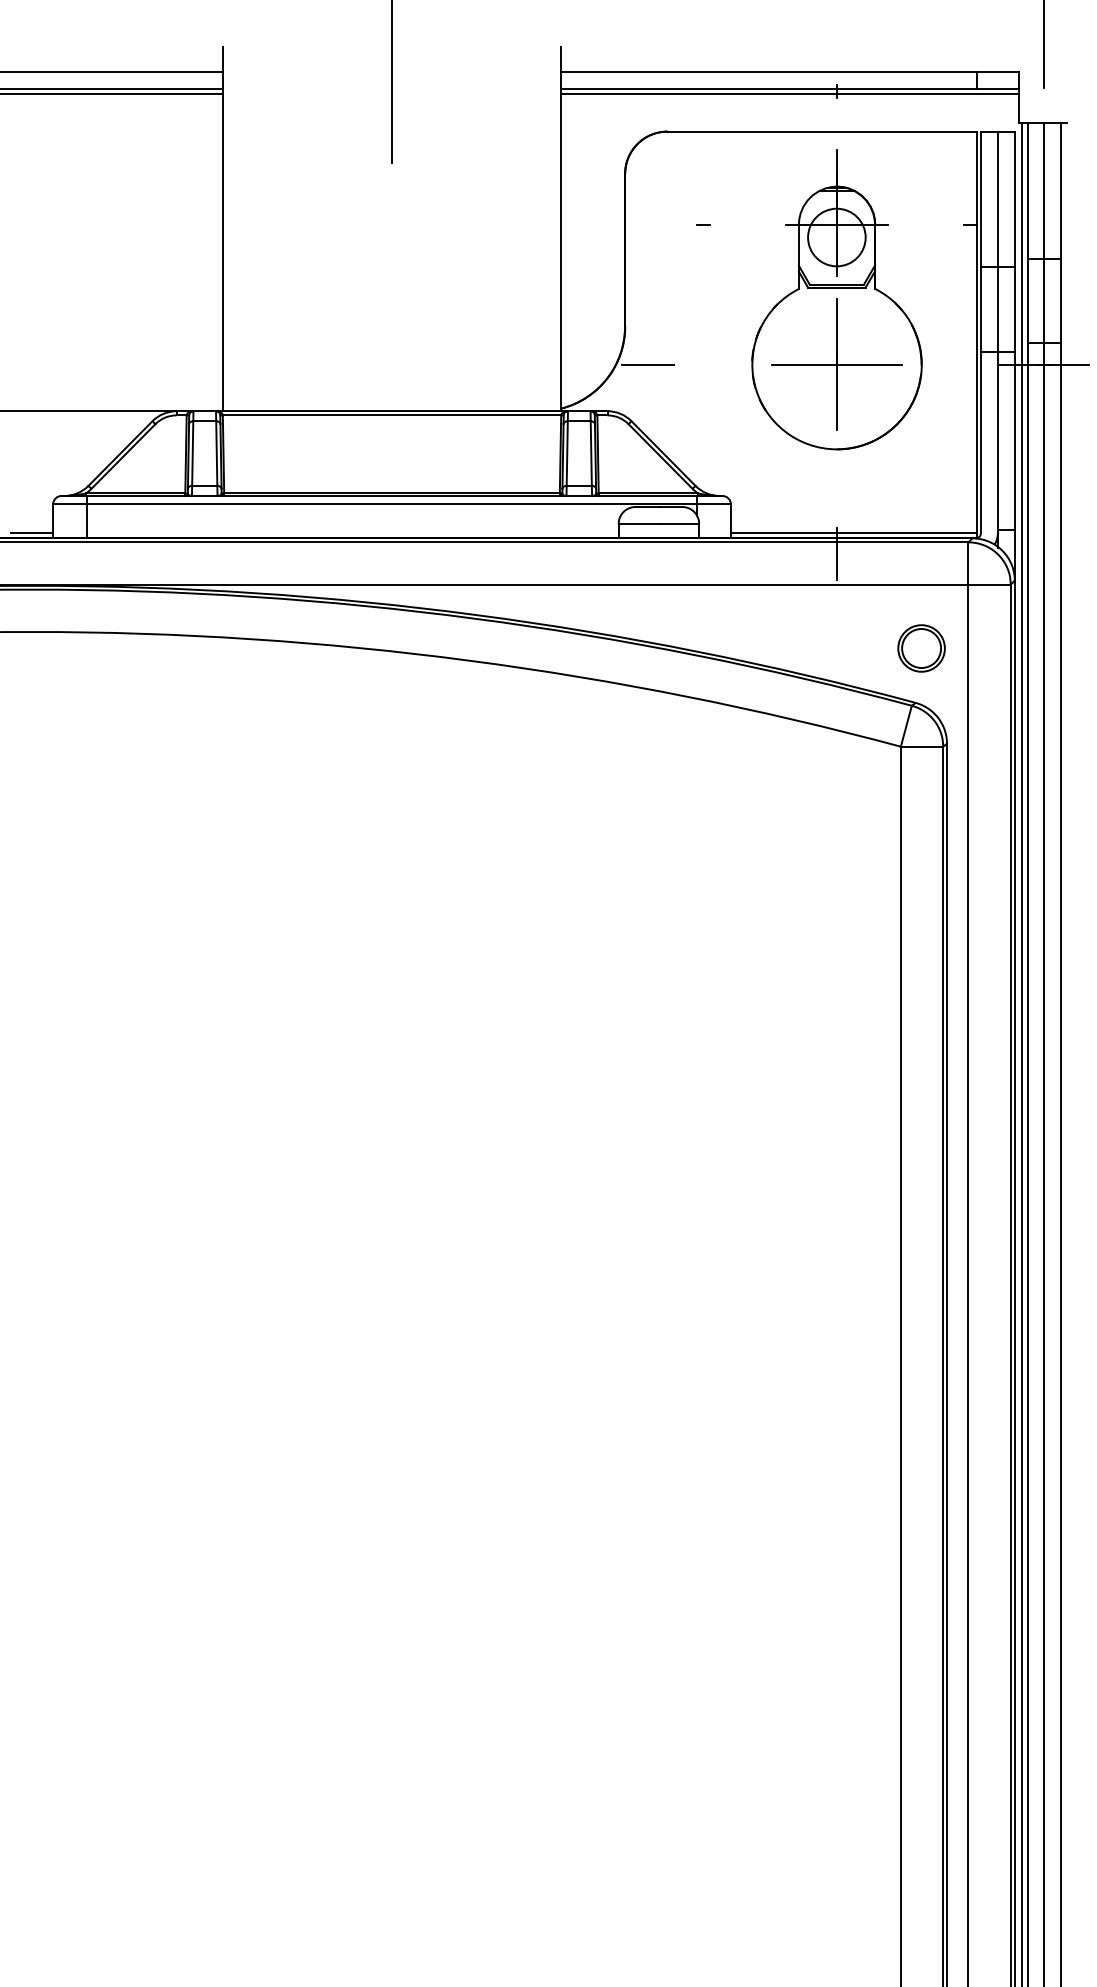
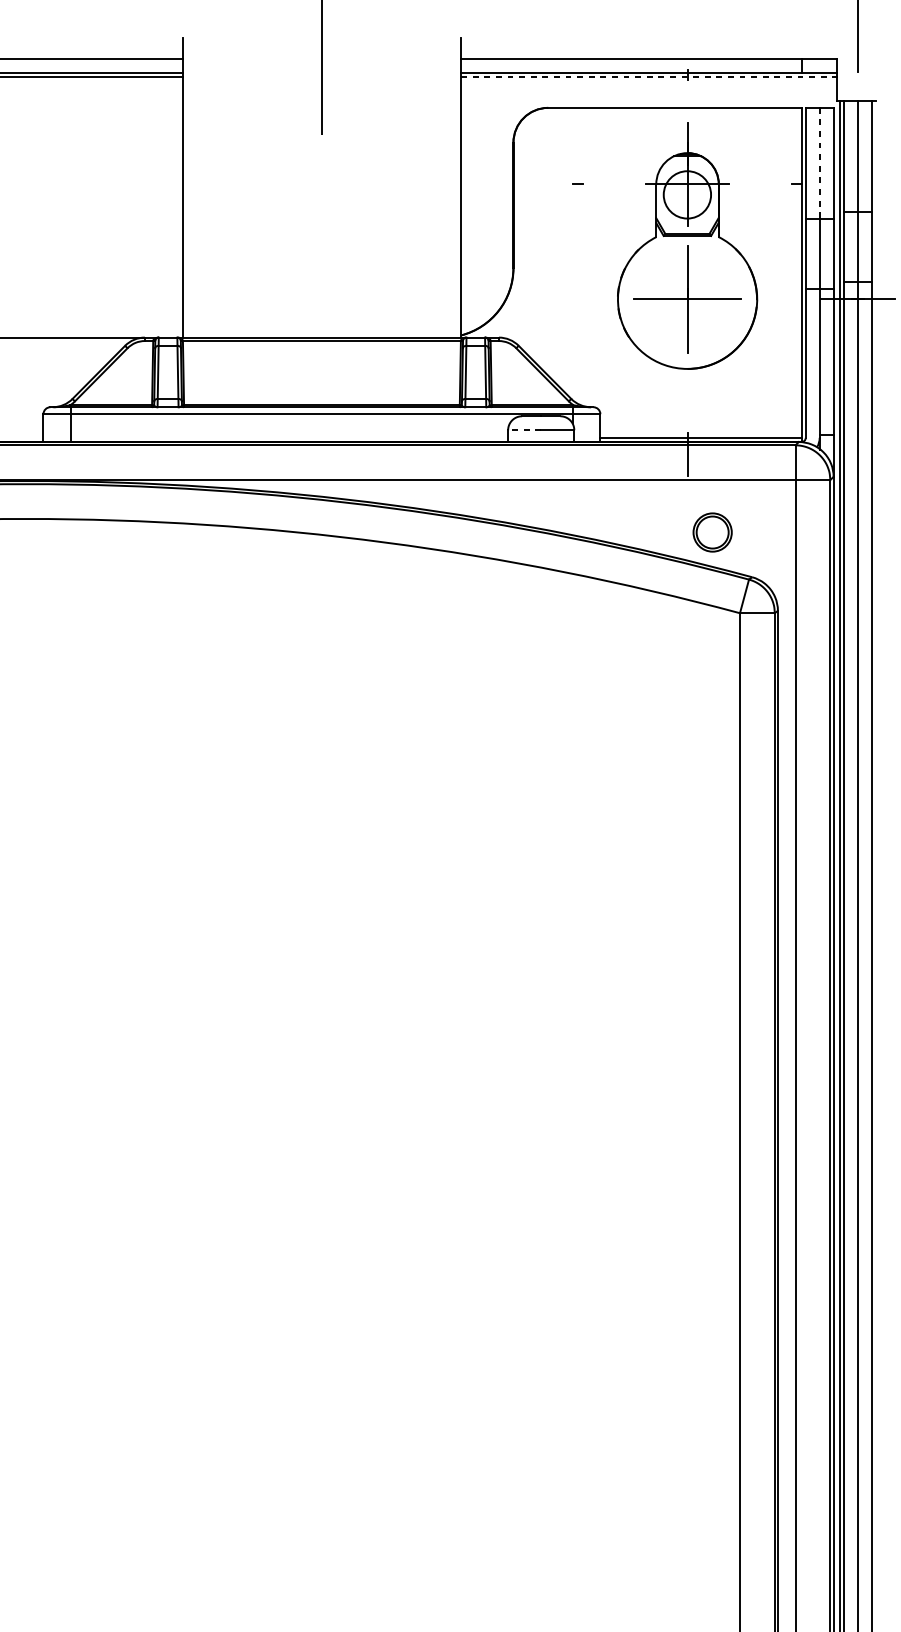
line: (790, 94) -> (649, 77), solid -> dashed
line: (997, 199) -> (819, 163), solid -> dashed
line: (647, 364) -> (531, 299), removed
line: (638, 523) -> (524, 429), solid -> dashed
line: (31, 533) -> (25, 438), removed
part: (921, 648) -> (712, 532), moved

